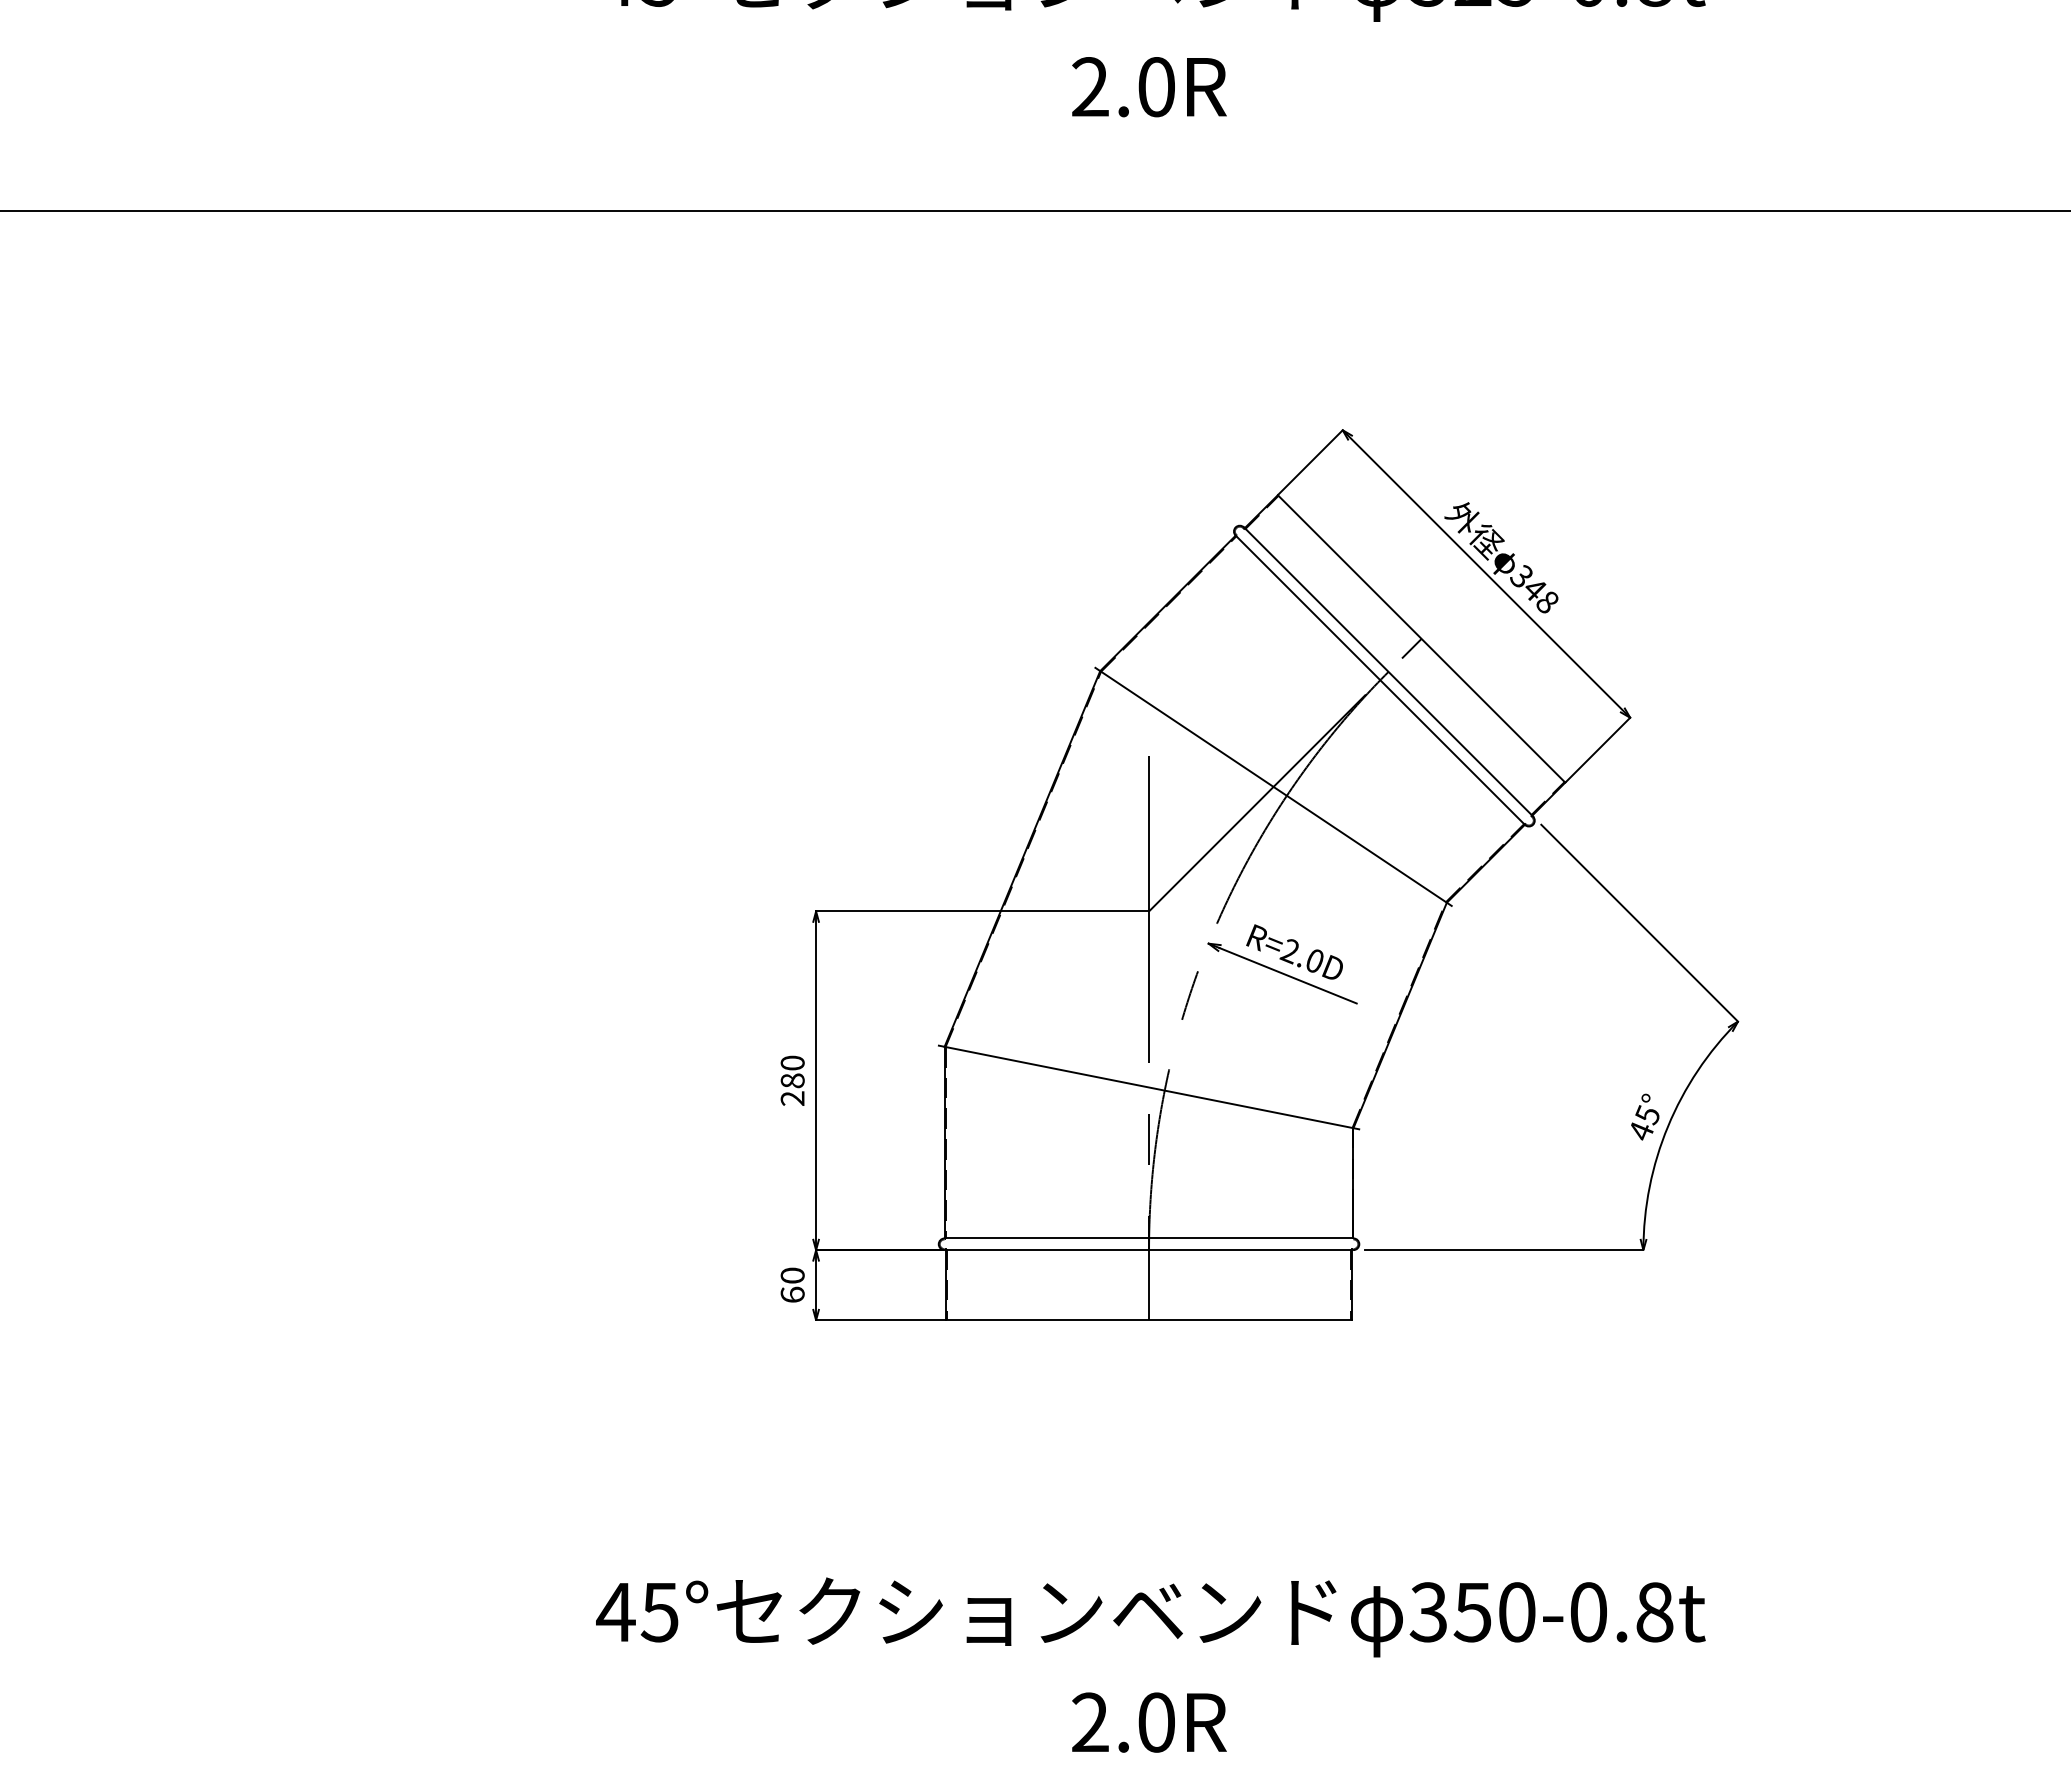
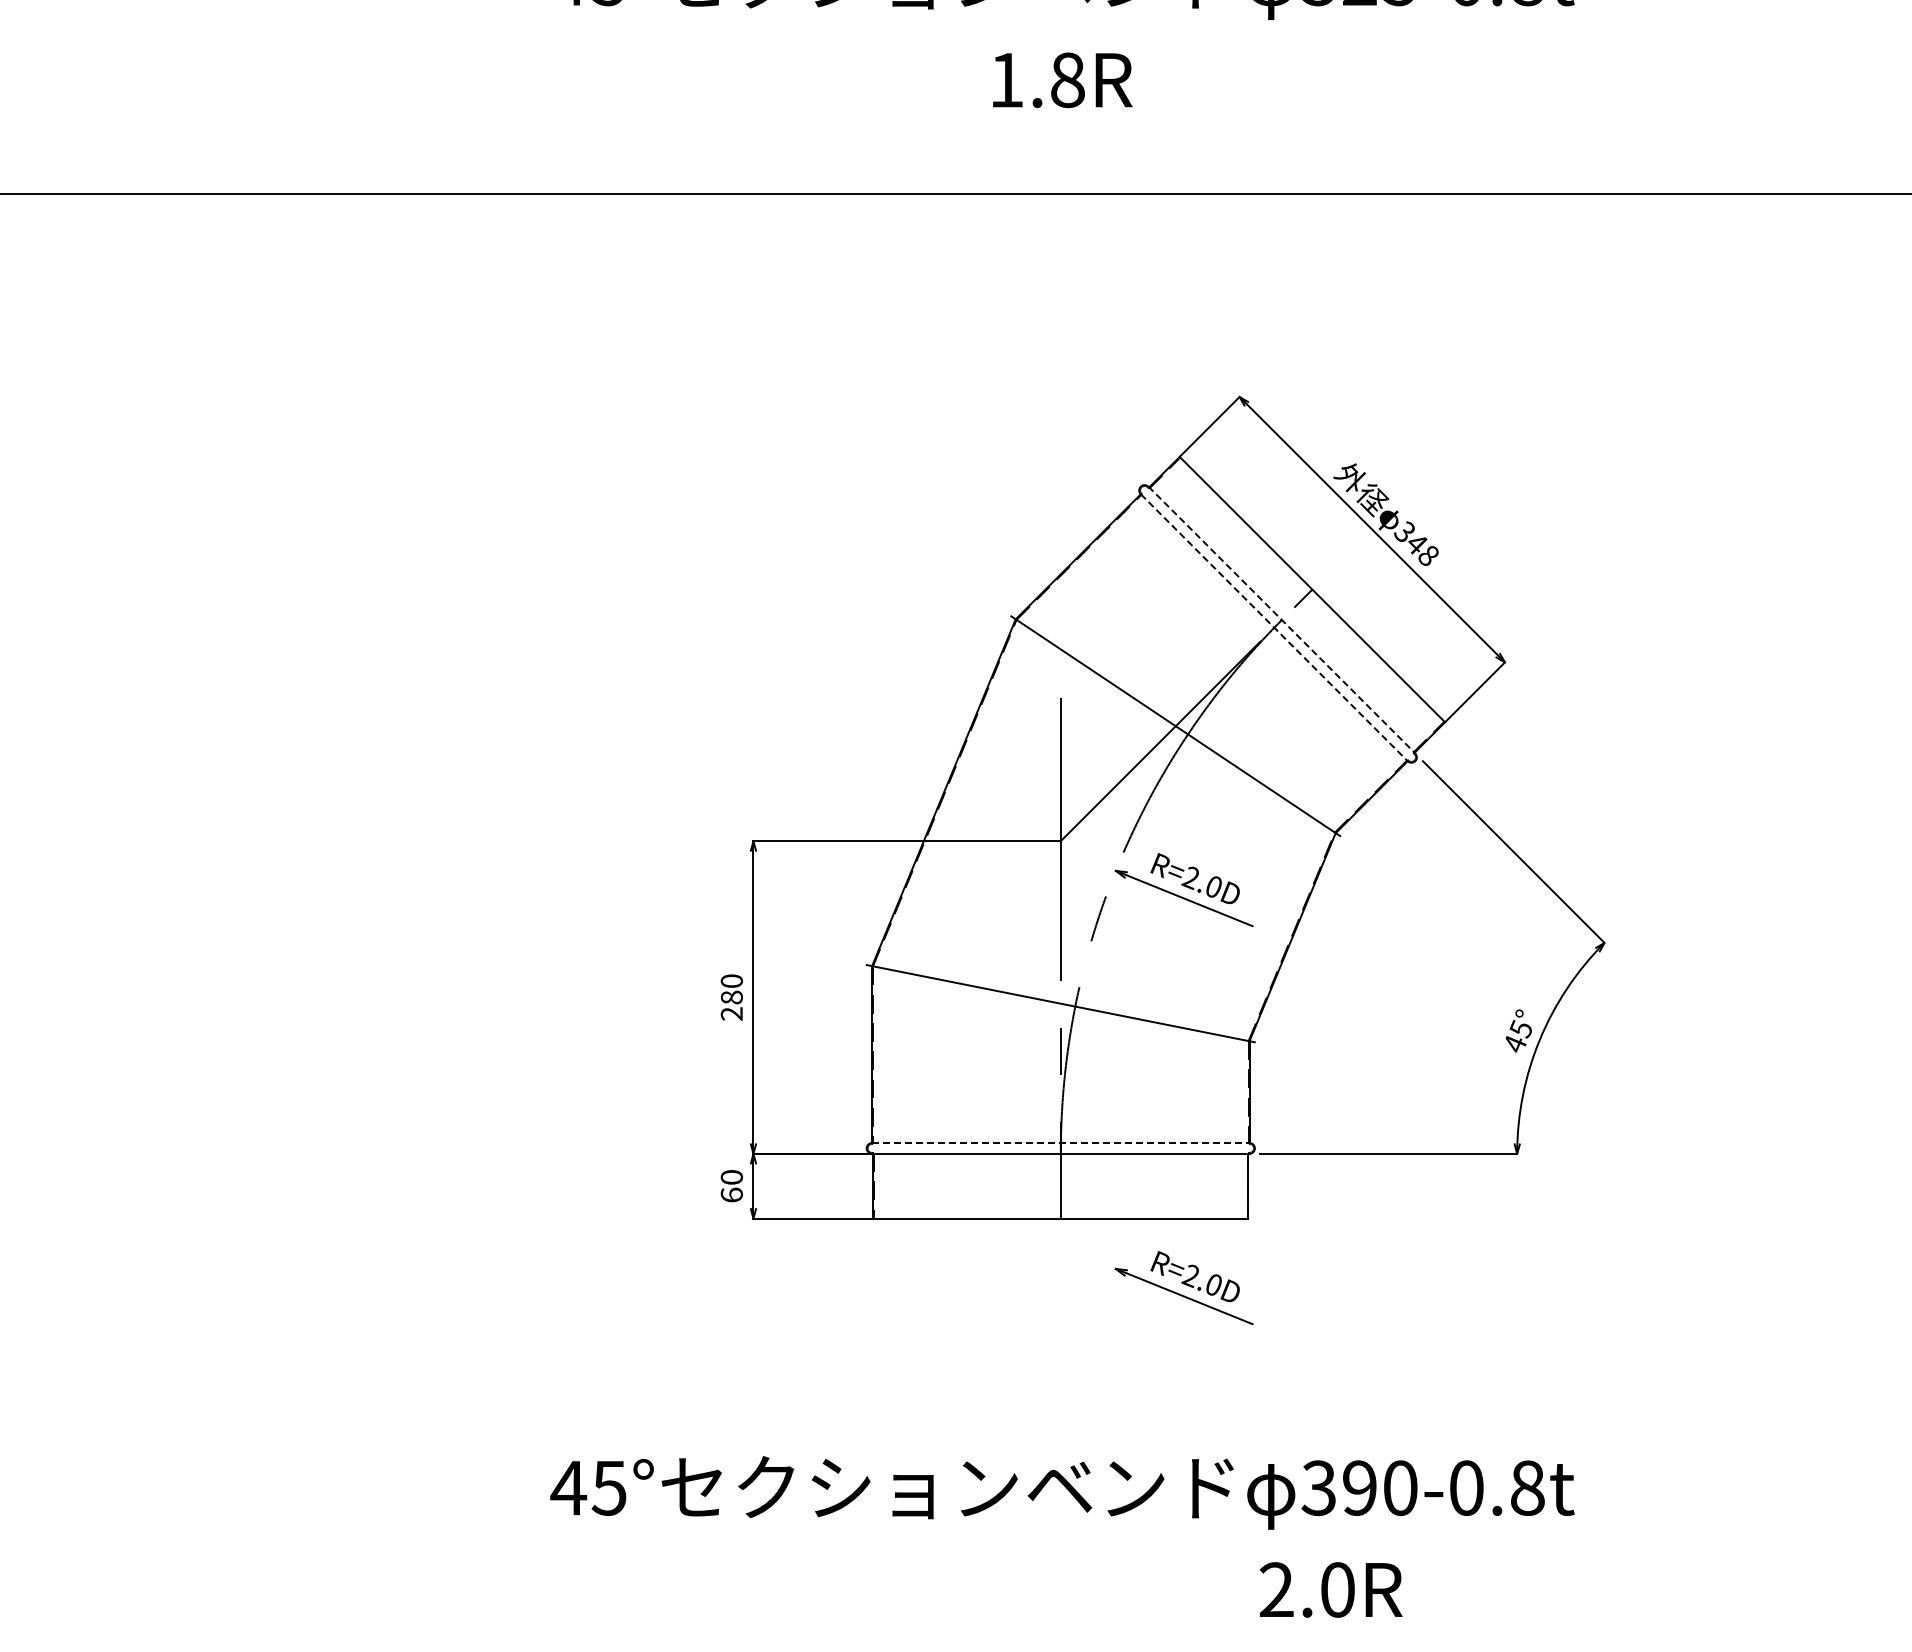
text: (1122, 86) -> (1036, 79), 2.0R -> 1.8R
line: (1388, 672) -> (1281, 620), solid -> dashed
line: (1380, 679) -> (1274, 627), solid -> dashed
line: (1148, 1238) -> (1060, 1143), solid -> dashed
part: (1281, 1396) -> (1183, 1288), added
text: (1472, 1611) -> (1359, 1487), 350-0.8t -> 390-0.8t
text: (1149, 1722) -> (1331, 1589), moved

